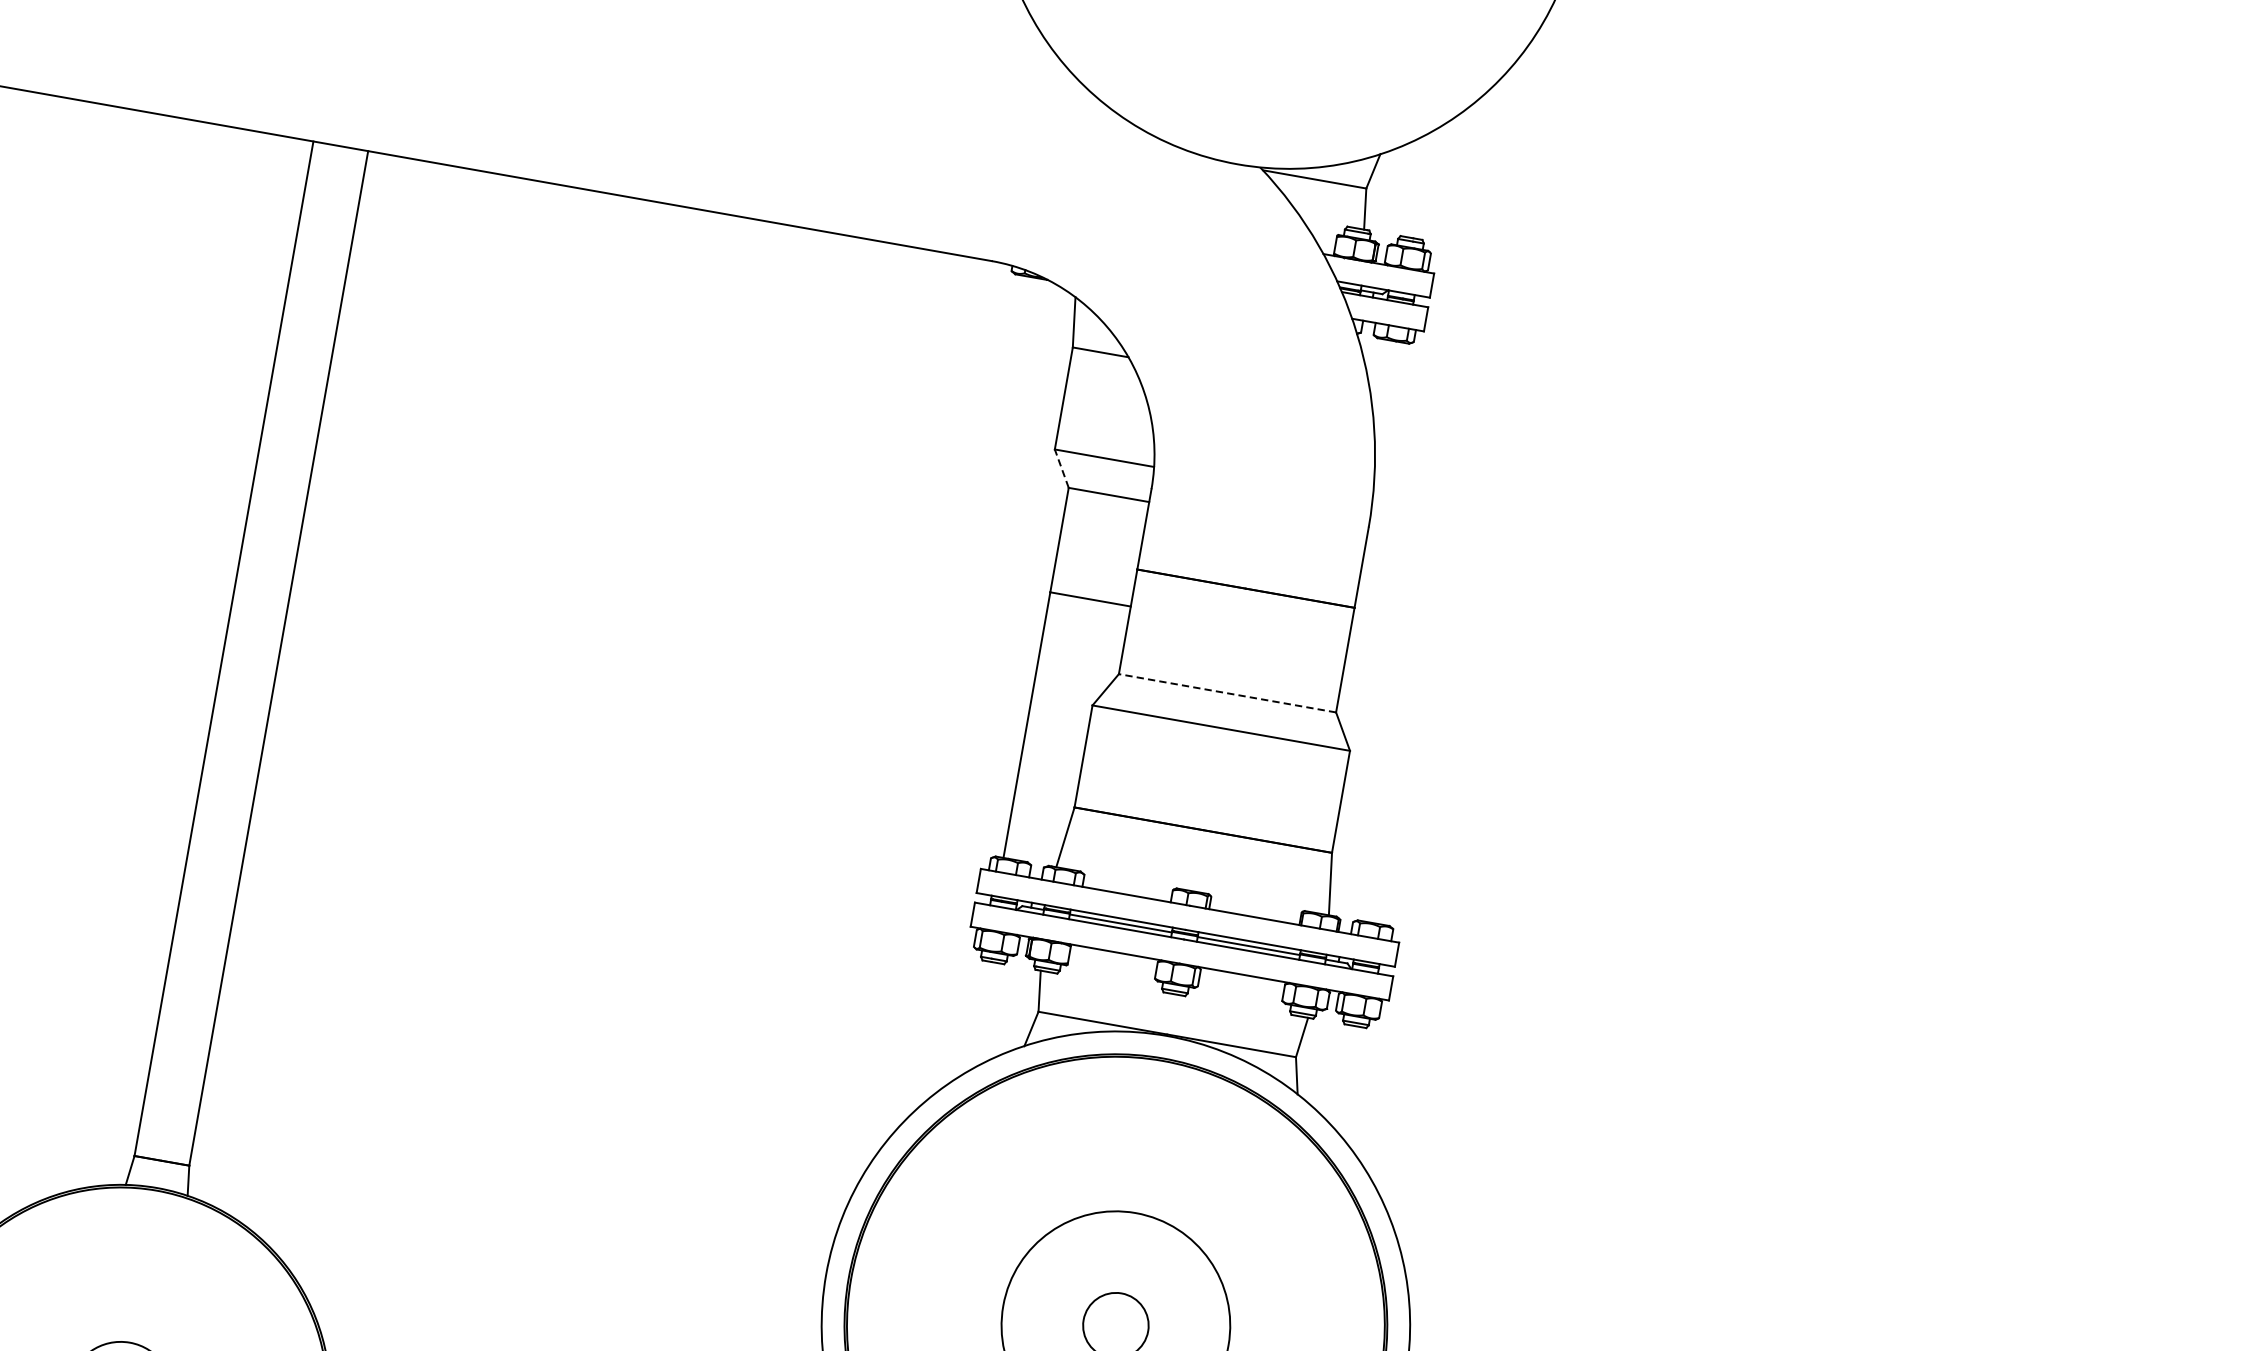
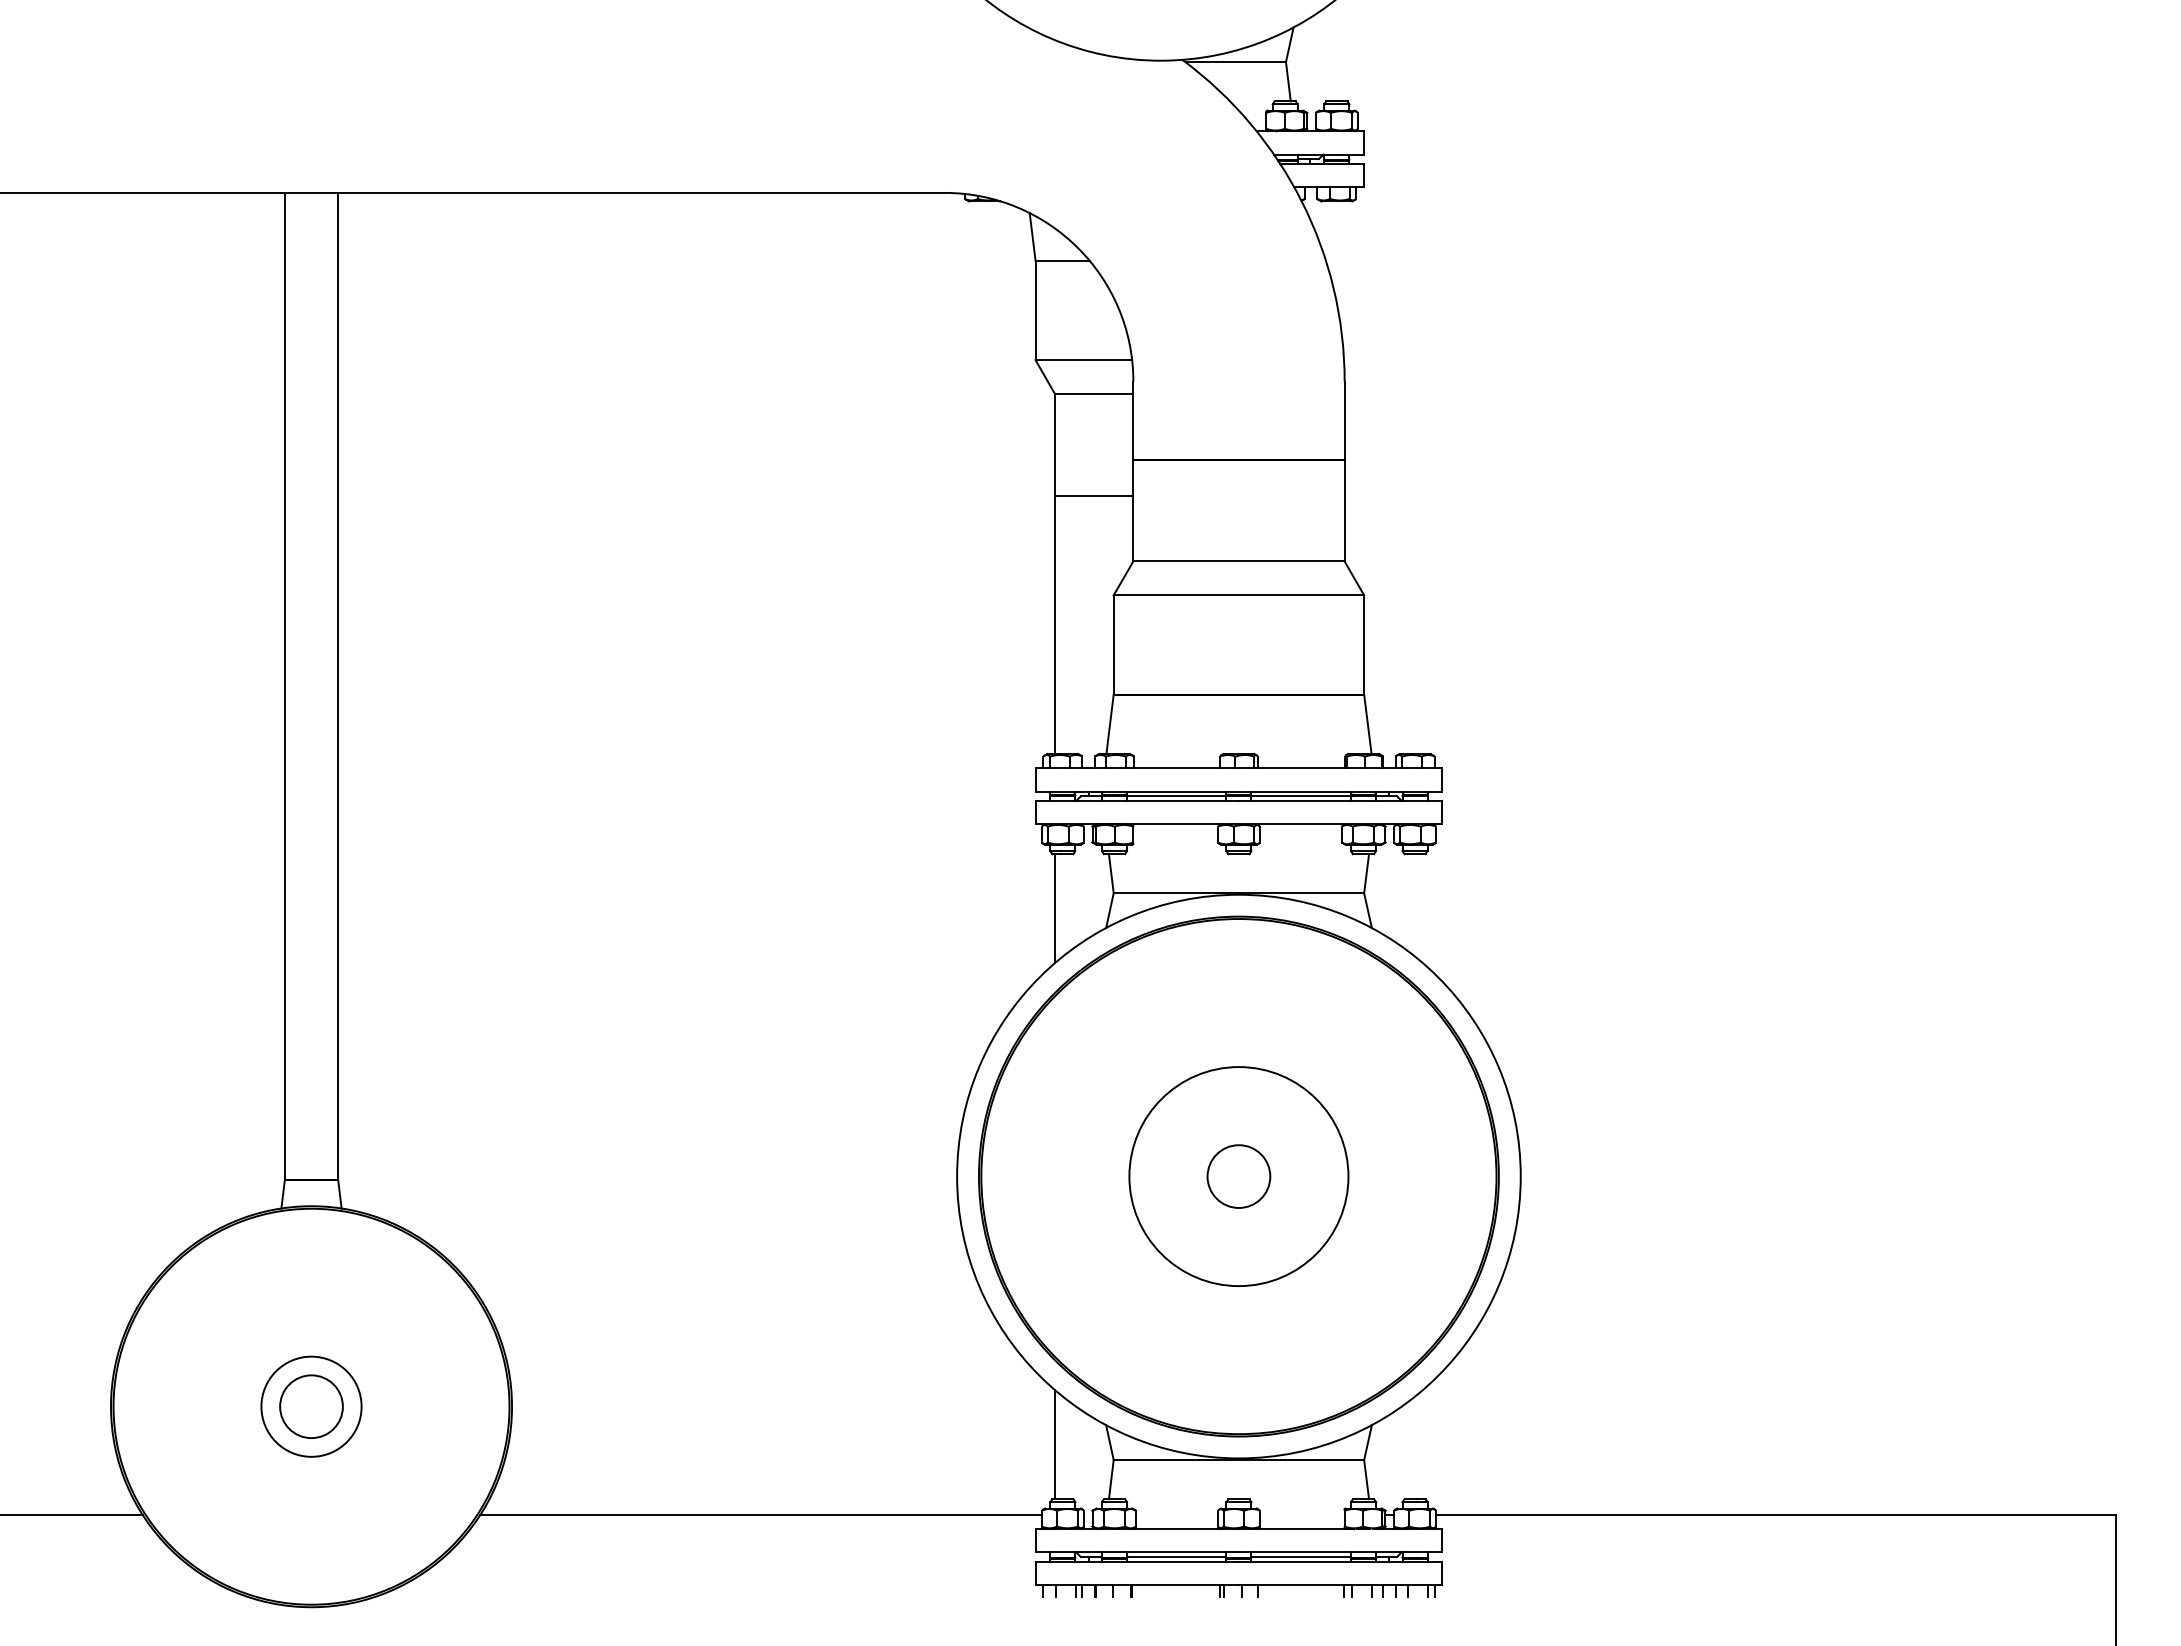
line: (1061, 469) -> (1045, 377), dashed -> solid
line: (1227, 693) -> (1239, 561), dashed -> solid
line: (975, 1016) -> (1055, 908), added

